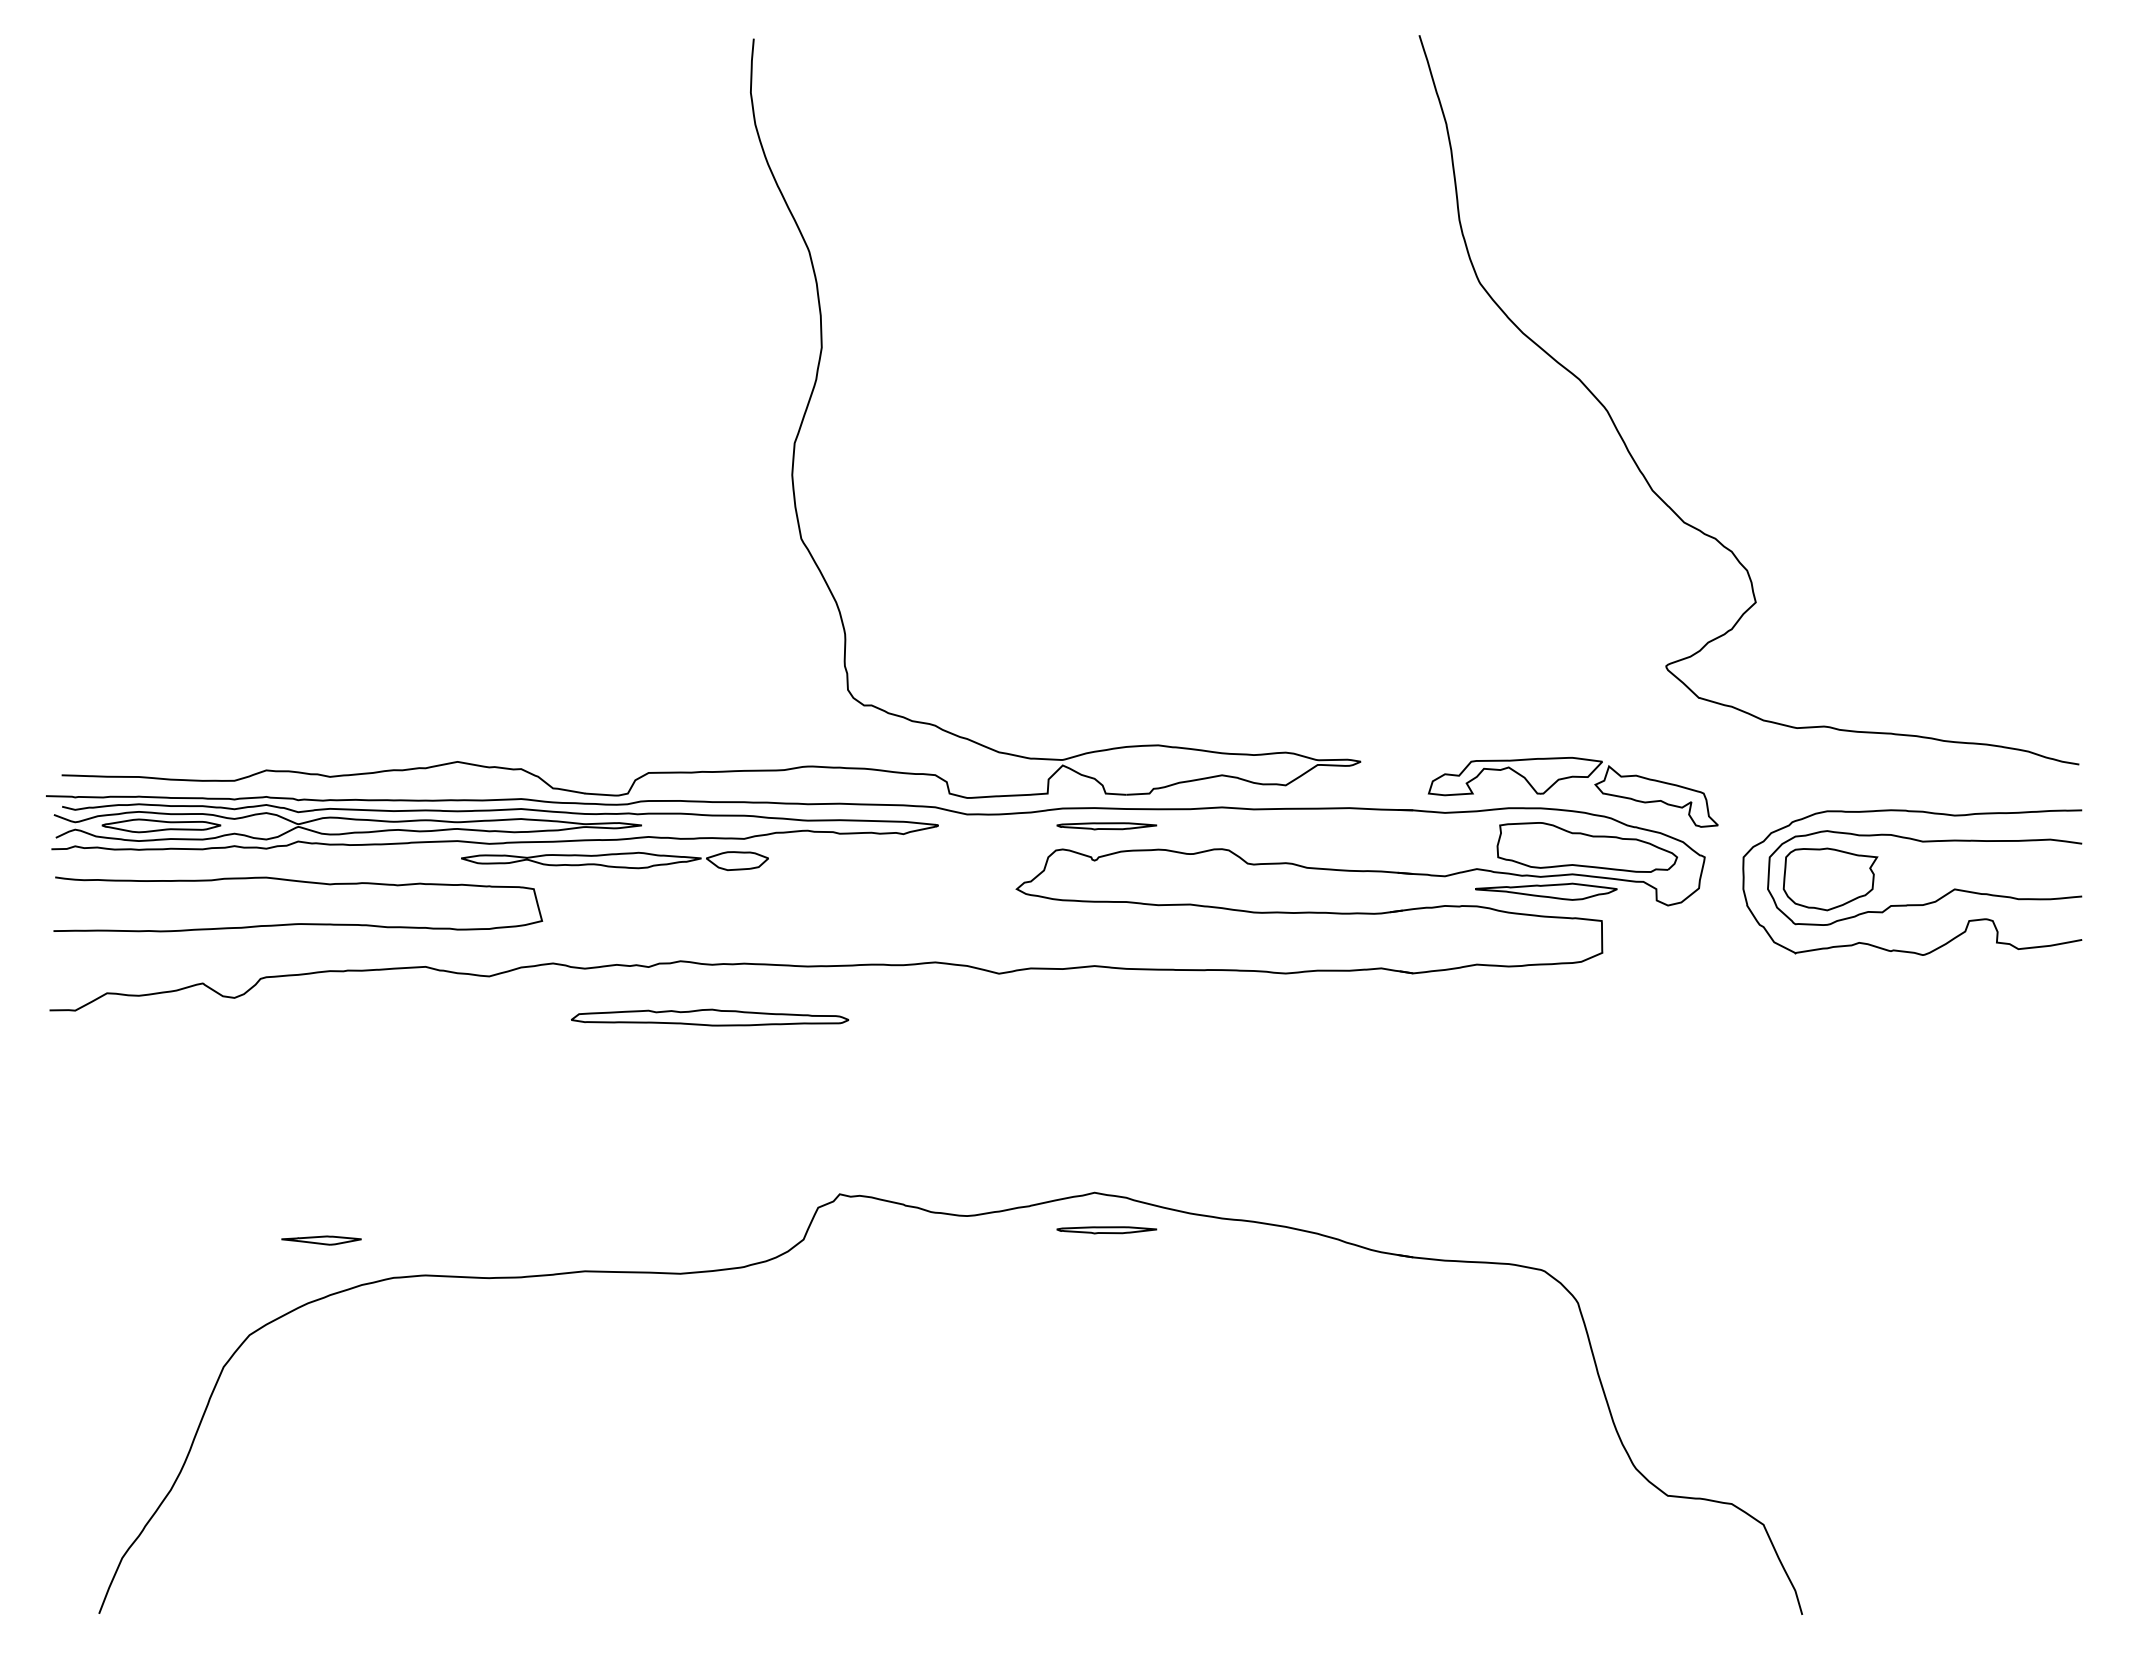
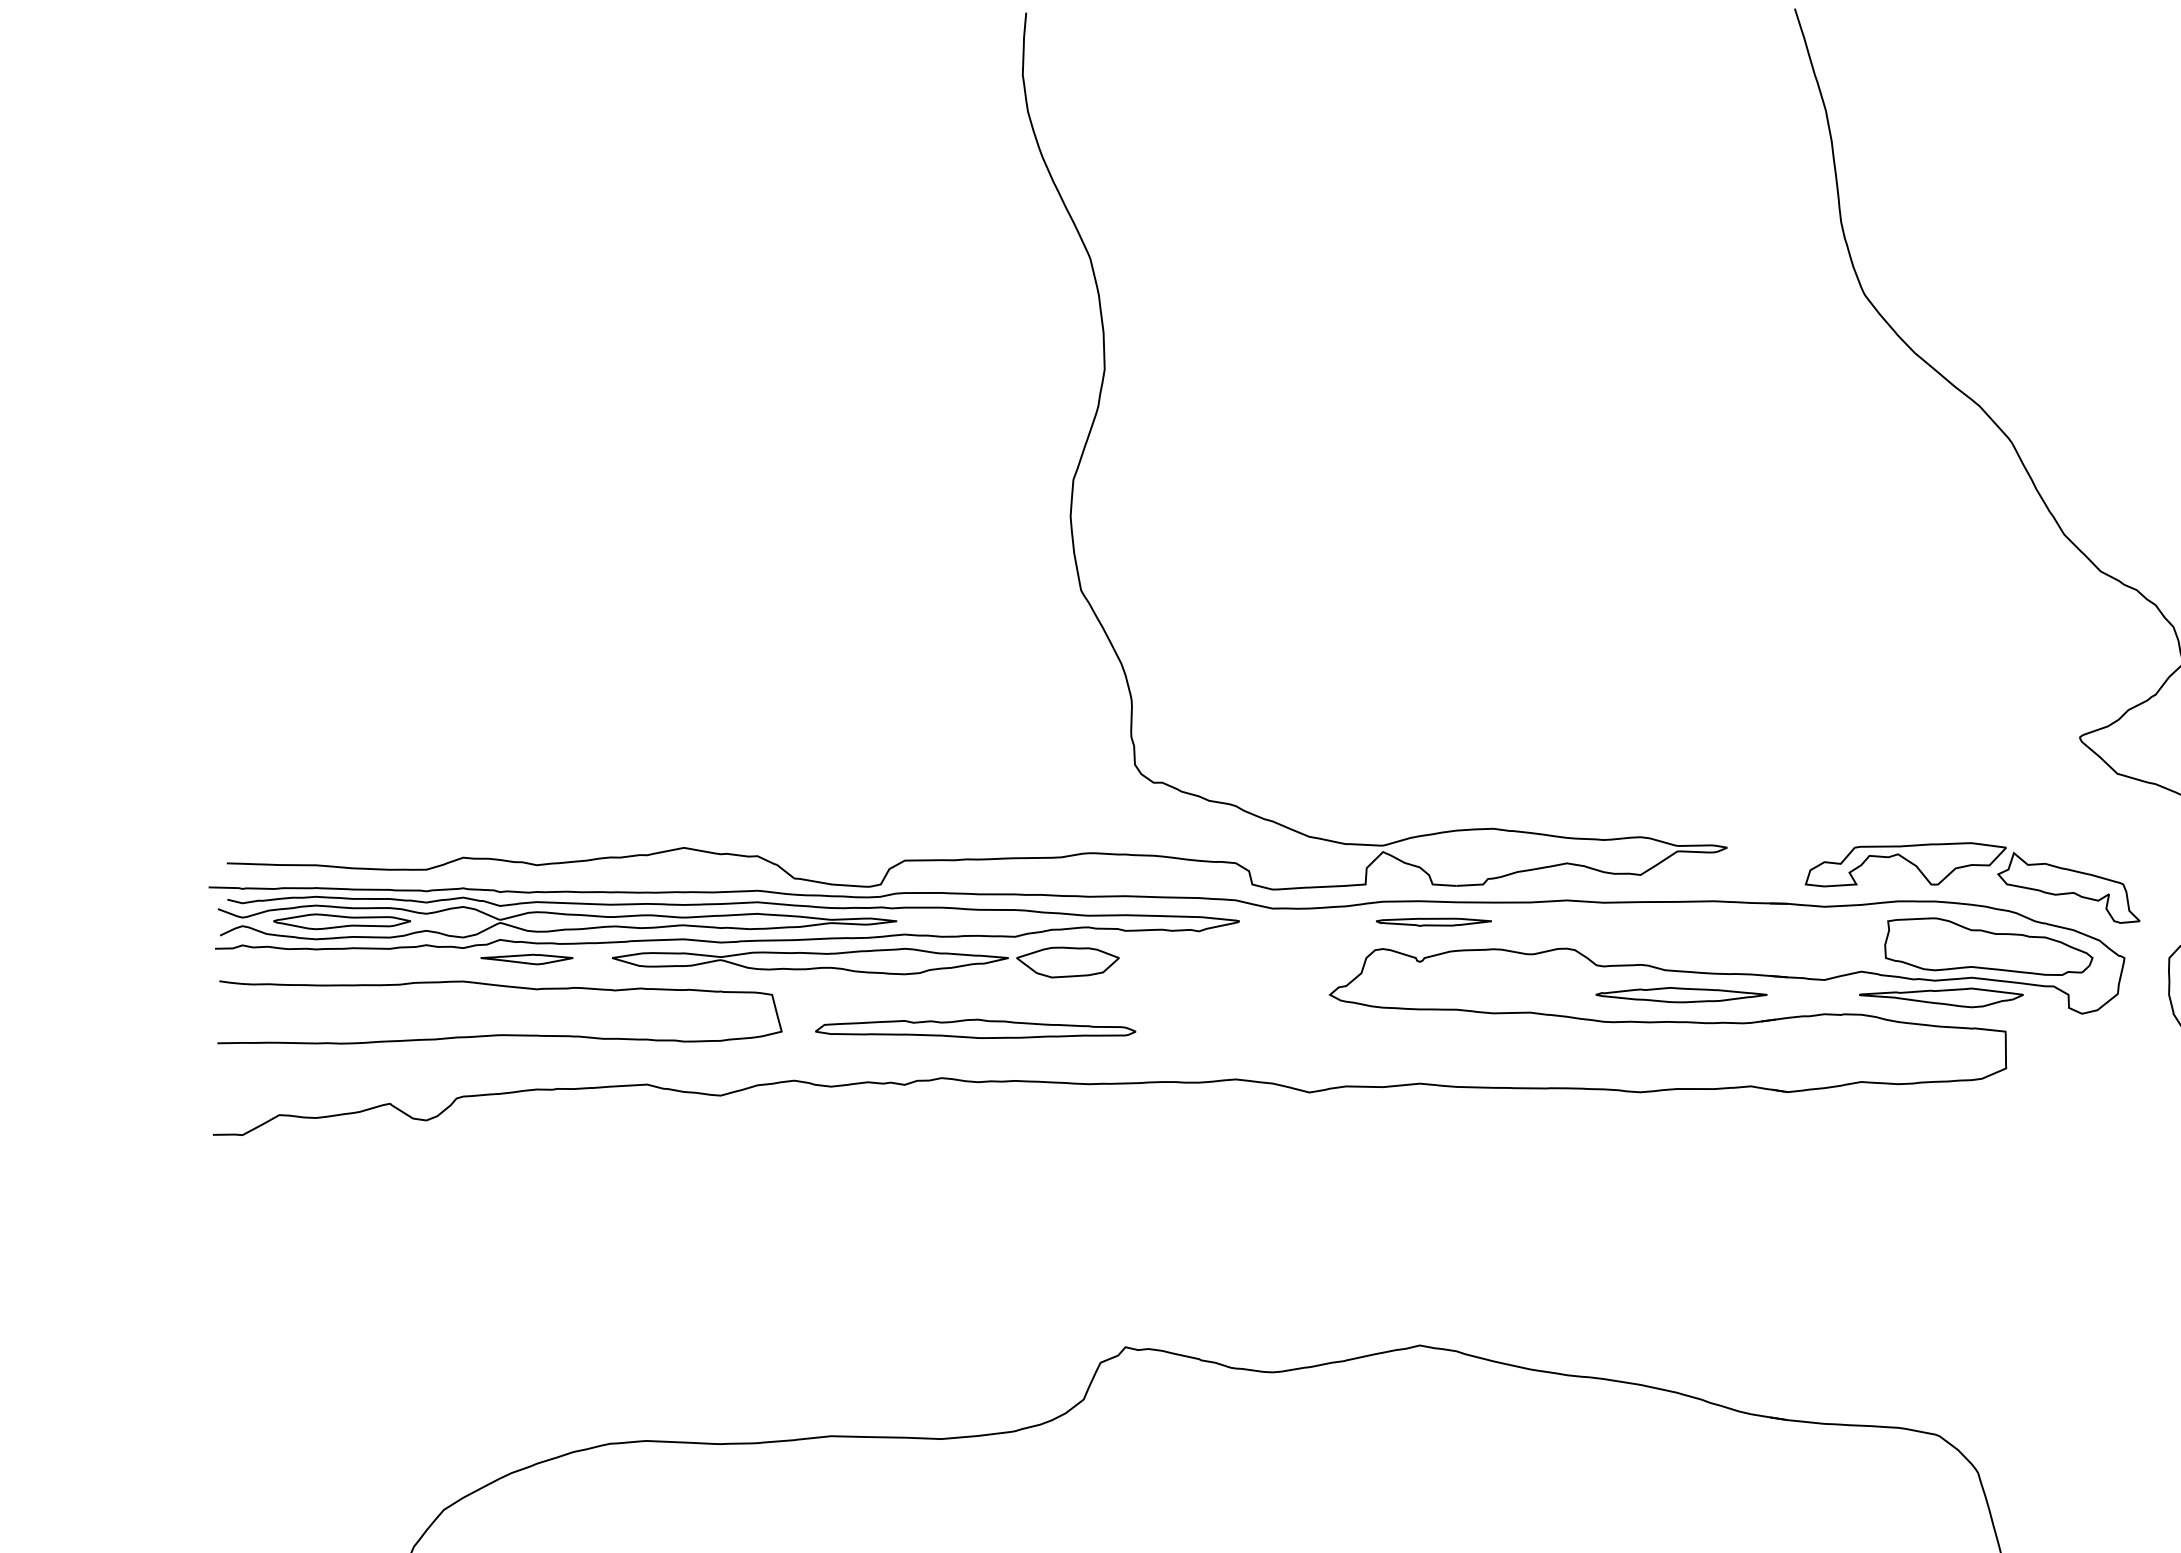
part: (614, 860) -> (865, 961), size x1.43
part: (1320, 889) -> (1680, 995), added
part: (710, 1017) -> (976, 1028), moved
part: (1106, 1230) -> (1433, 1389), removed
part: (321, 1240) -> (526, 959), moved

